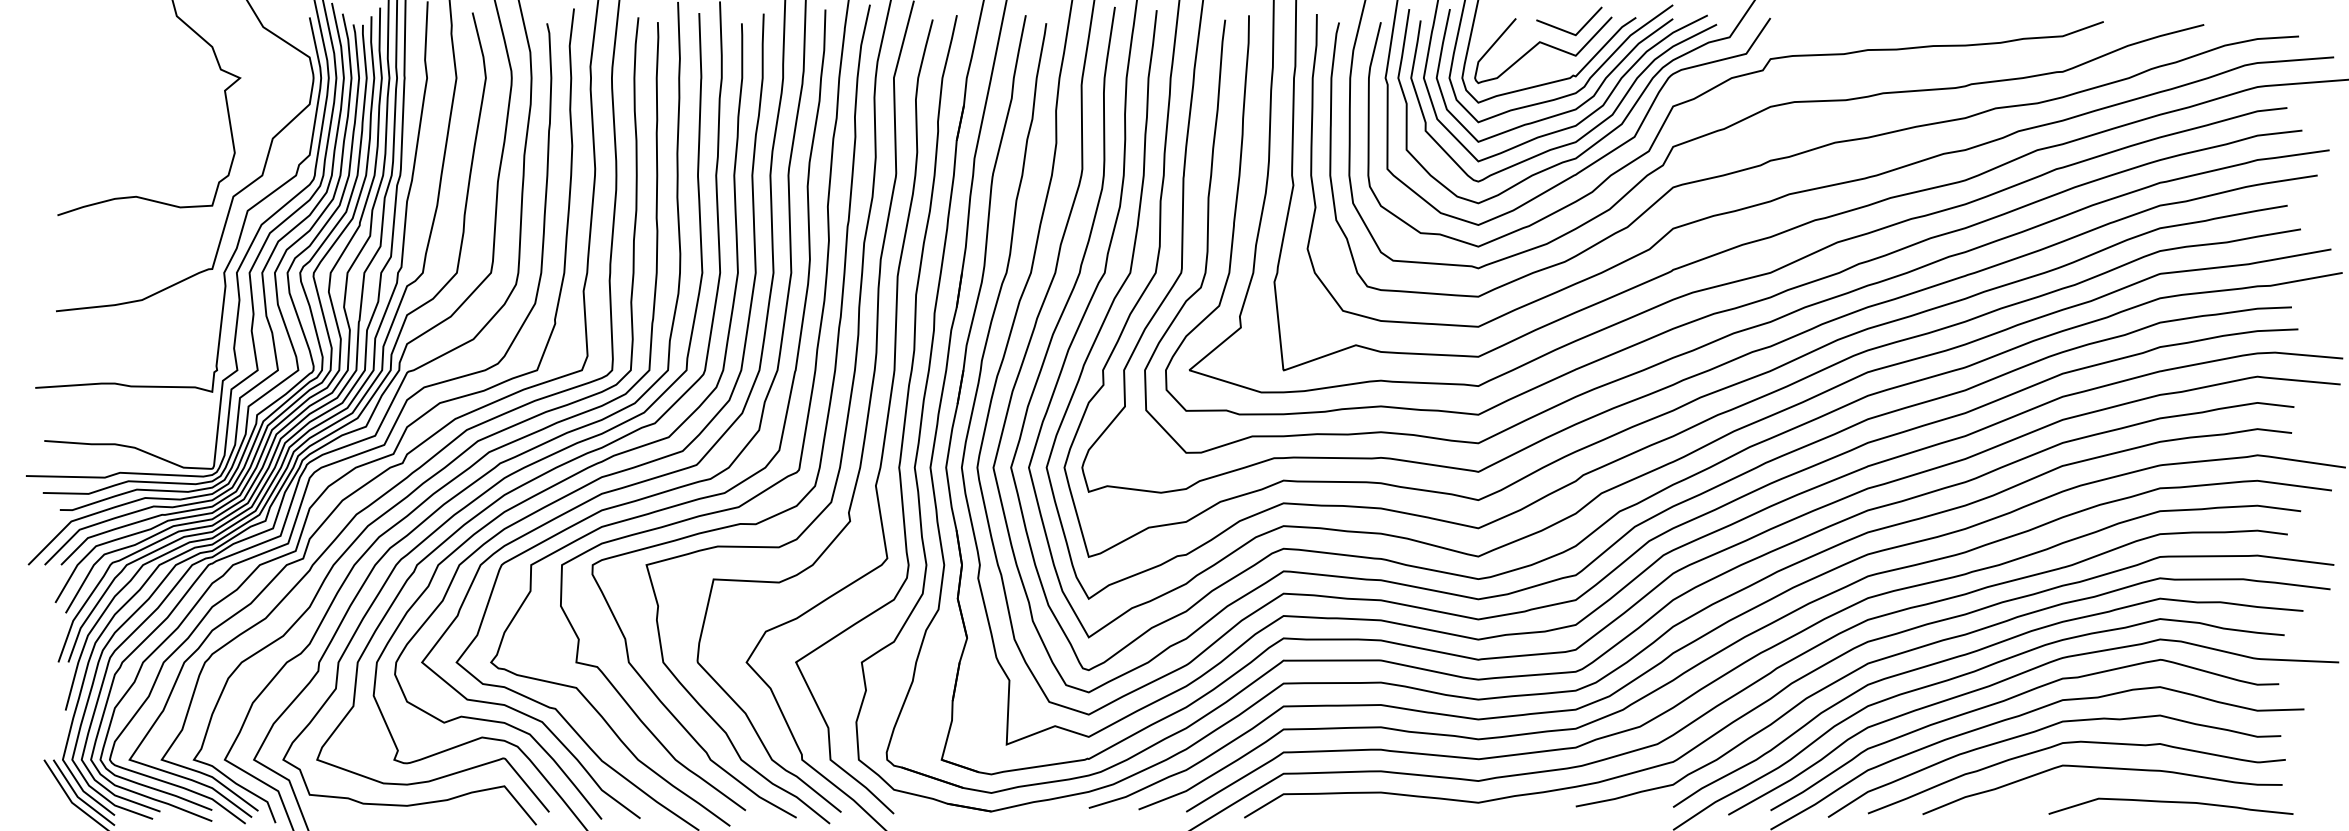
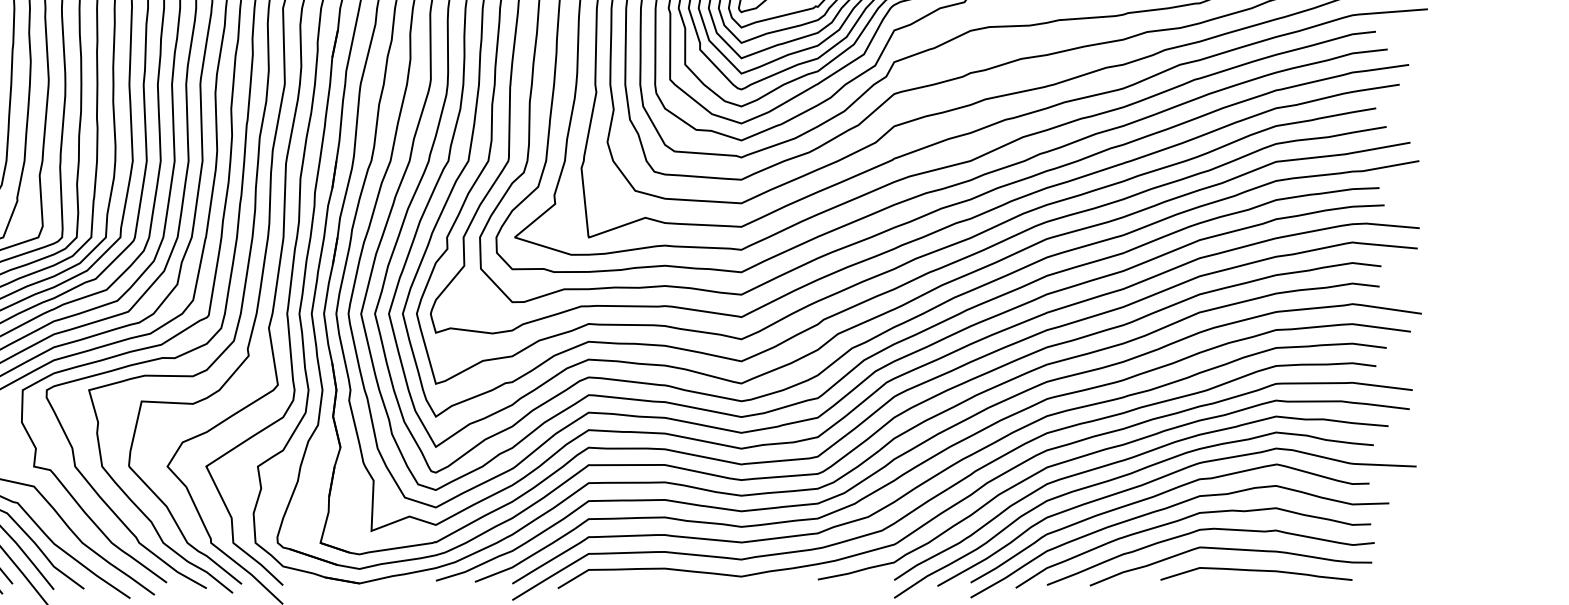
curve: (2170, 802) -> (1256, 570), moved

